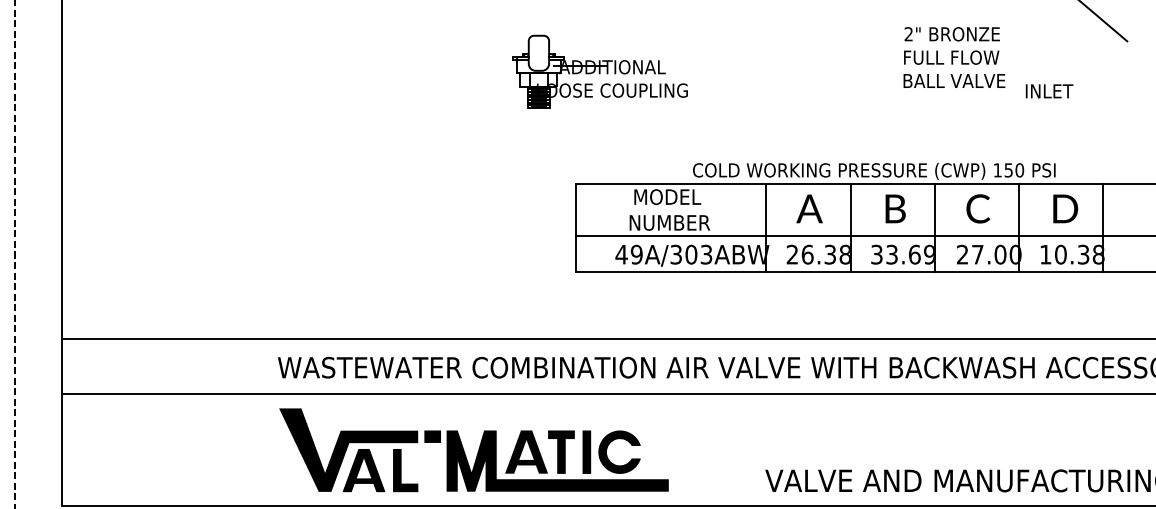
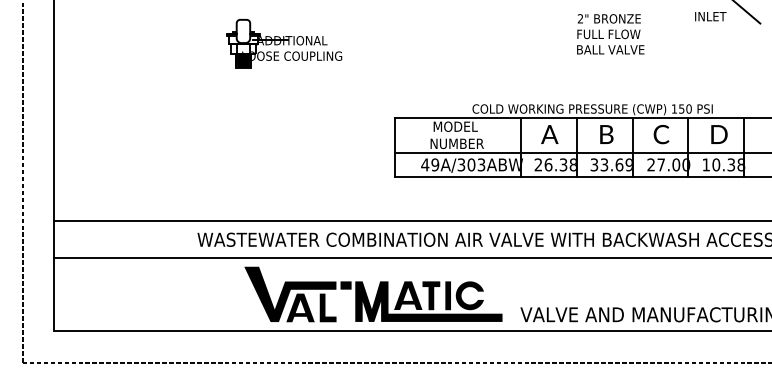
text: (954, 57) -> (610, 34), moved
part: (600, 71) -> (284, 43), moved
text: (1049, 91) -> (710, 16), moved
part: (474, 450) -> (373, 294), moved

